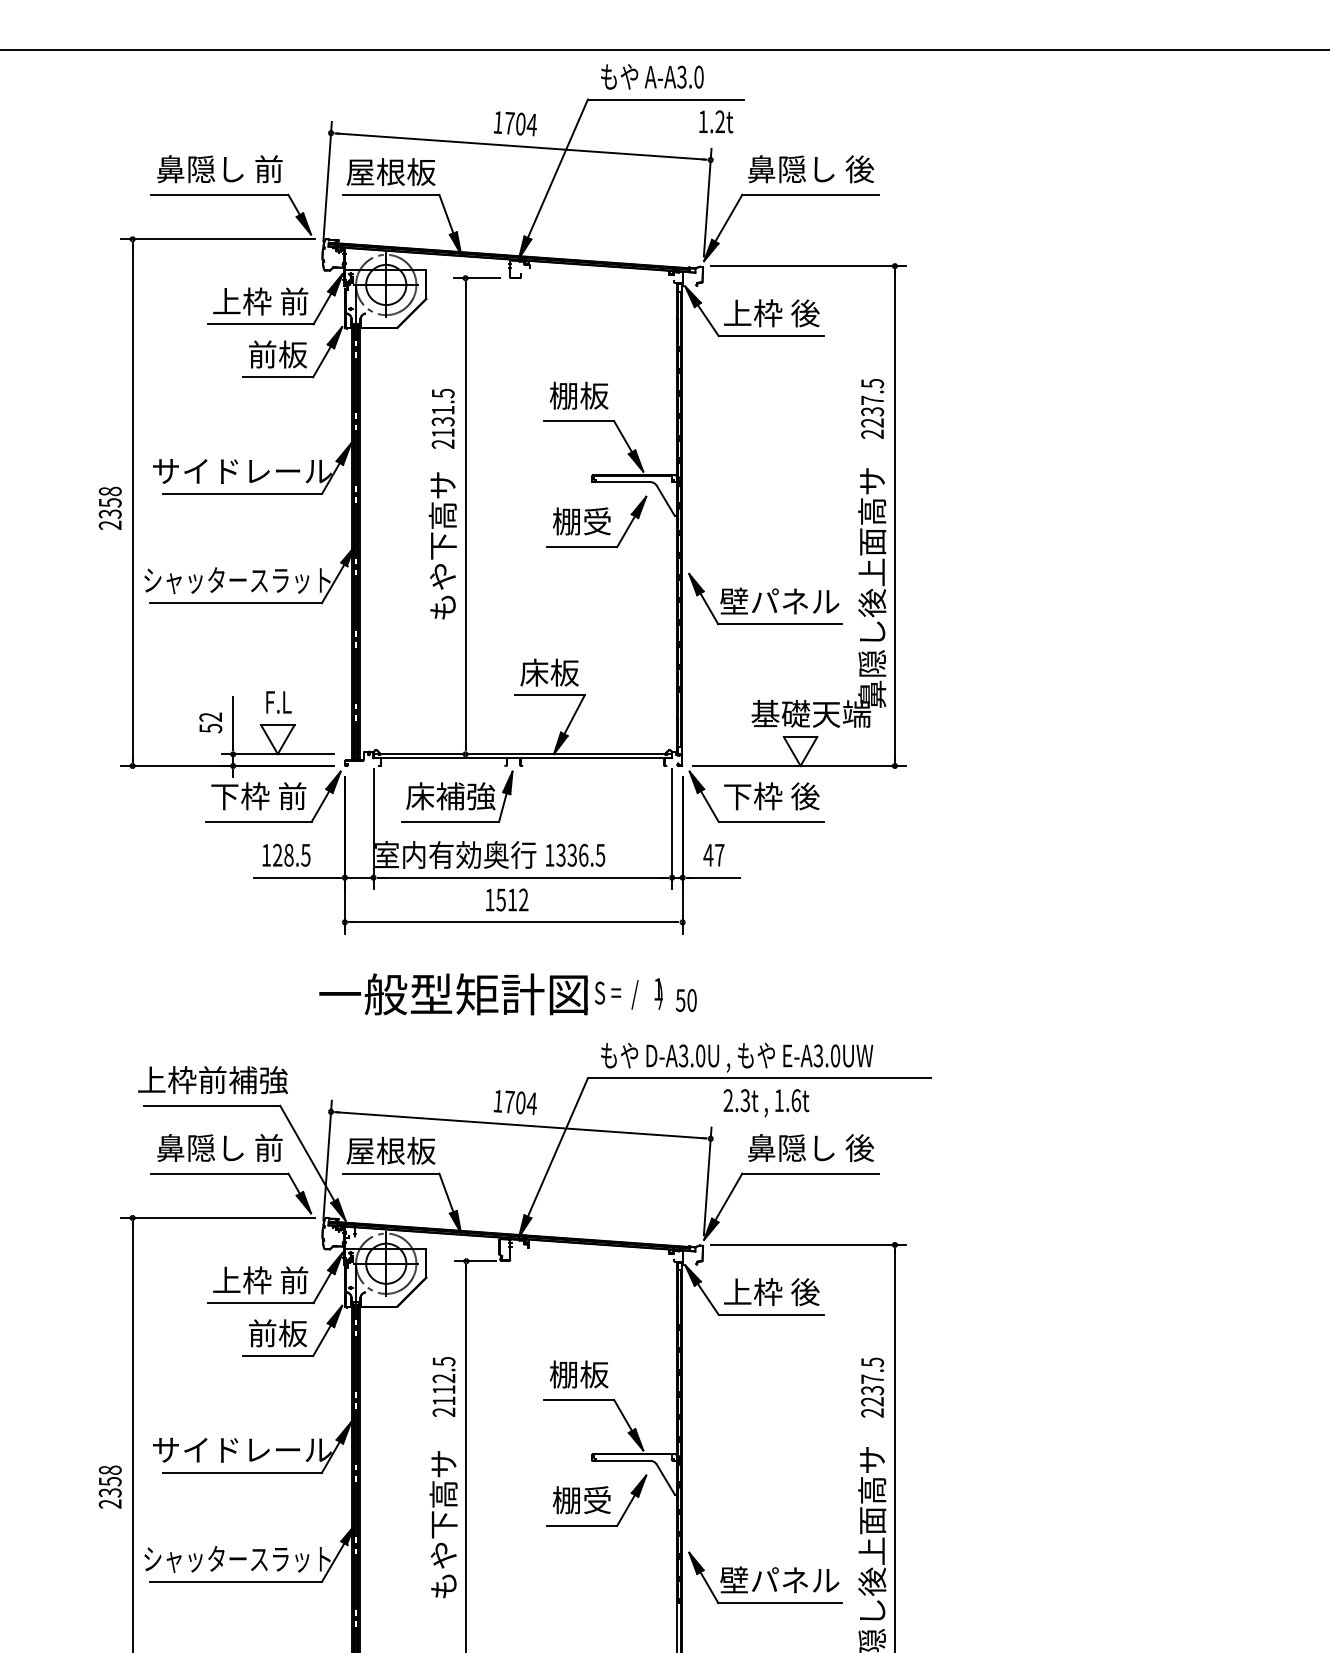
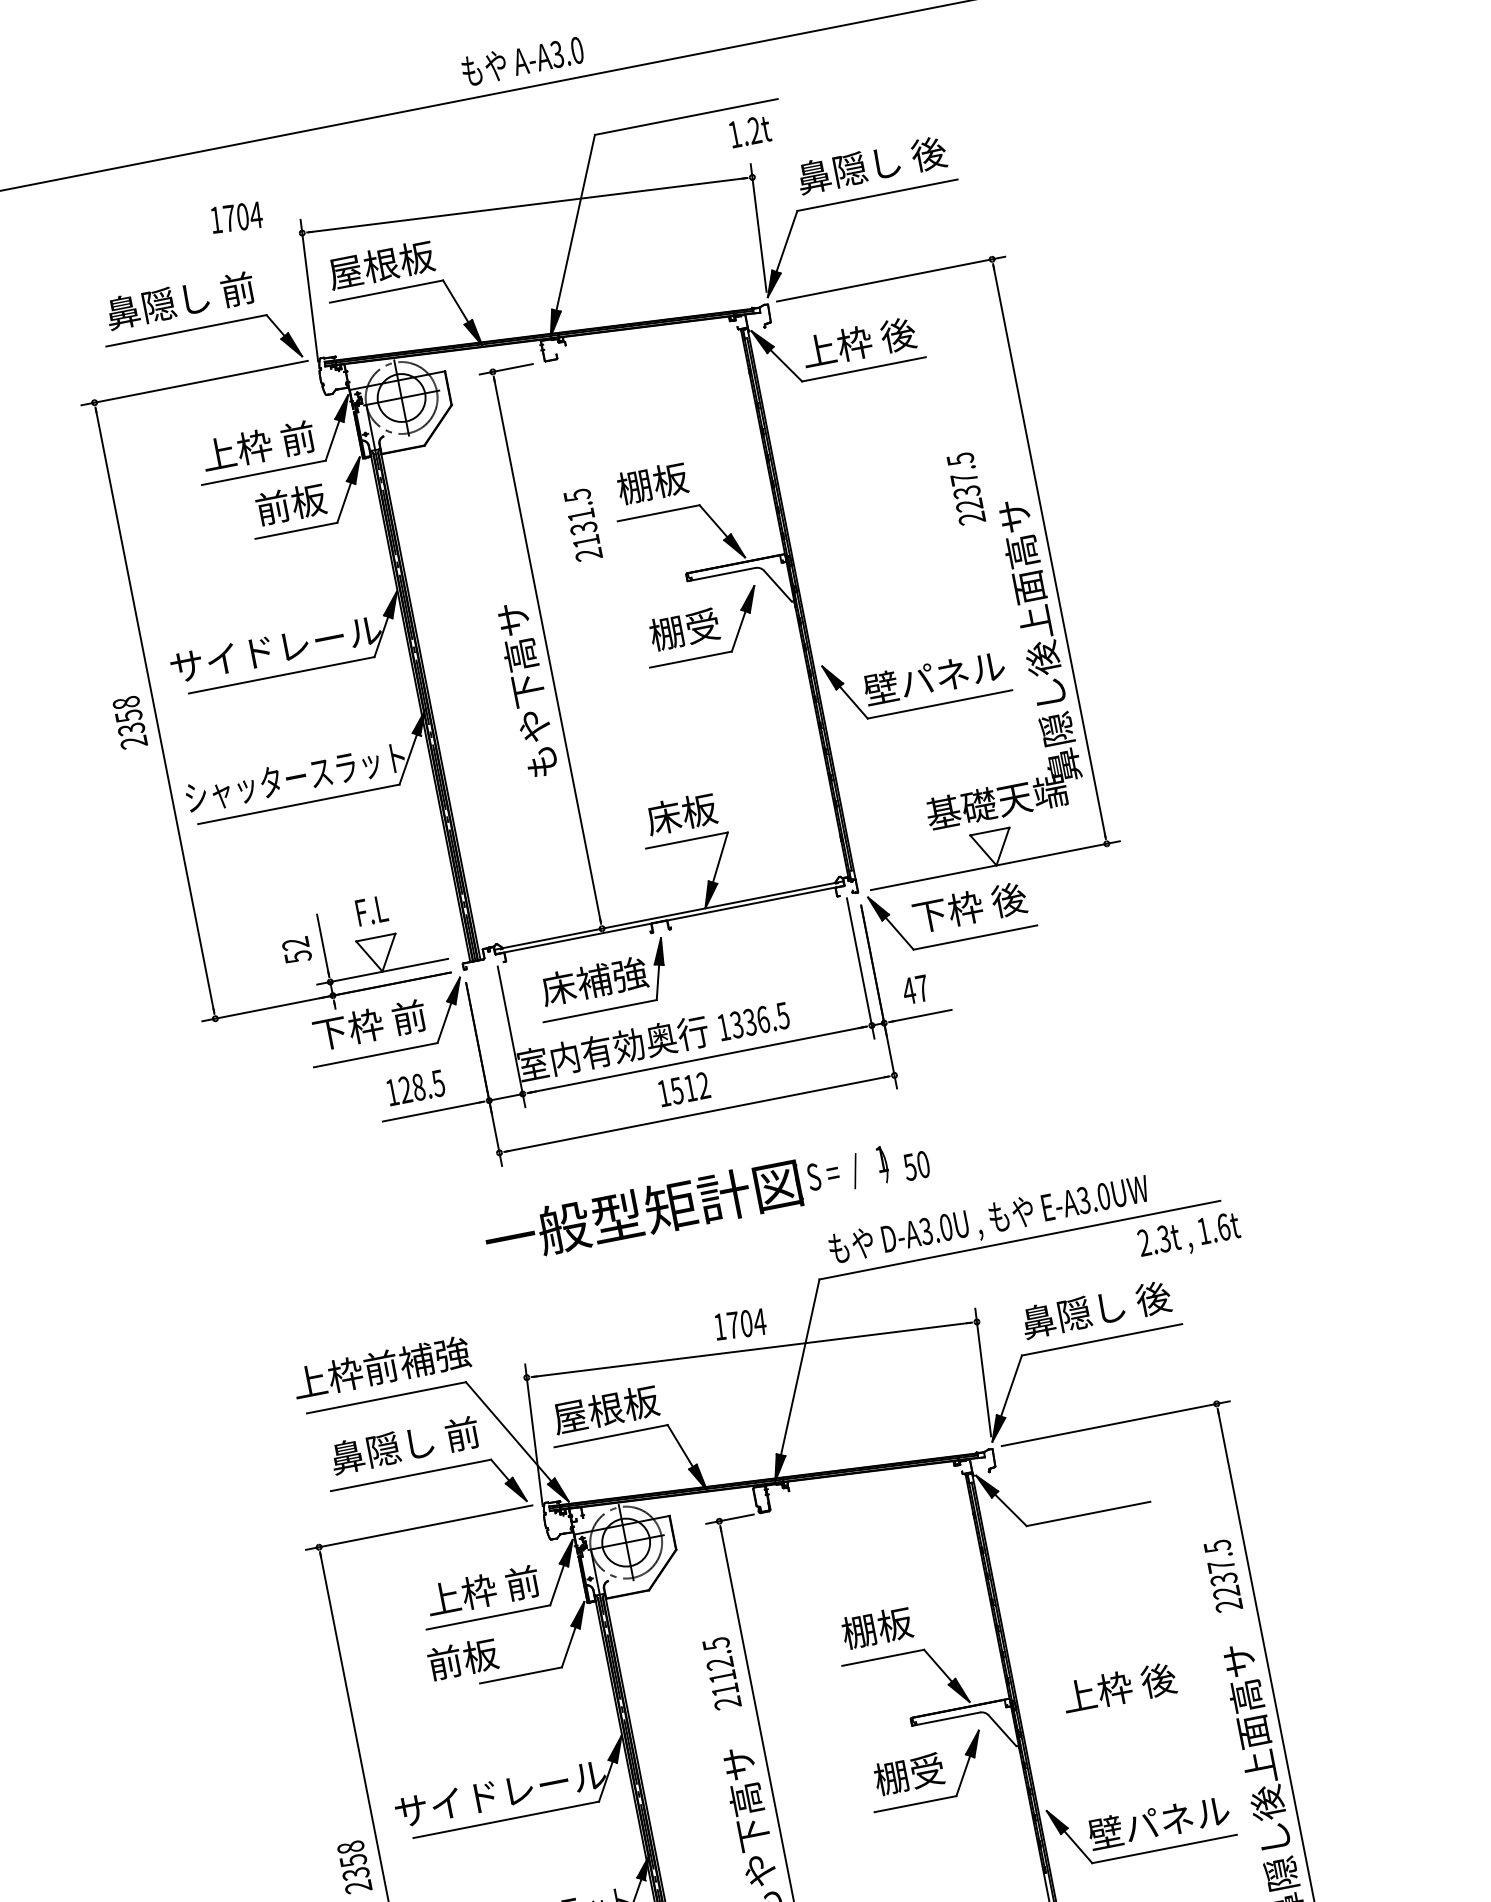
text: (652, 76) -> (522, 60), moved
text: (514, 123) -> (235, 217), moved
text: (872, 408) -> (966, 488), moved
text: (442, 418) -> (582, 524), moved
text: (766, 1103) -> (1189, 1237), moved
text: (771, 1292) -> (1119, 1688), moved
text: (278, 1333) -> (463, 1659), moved

